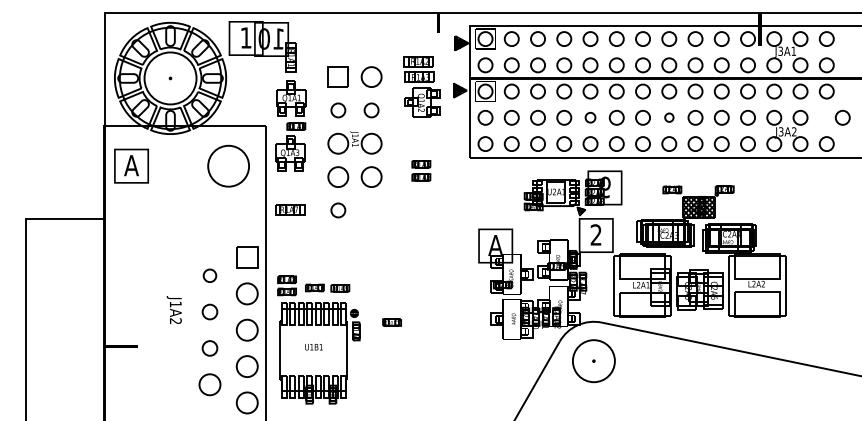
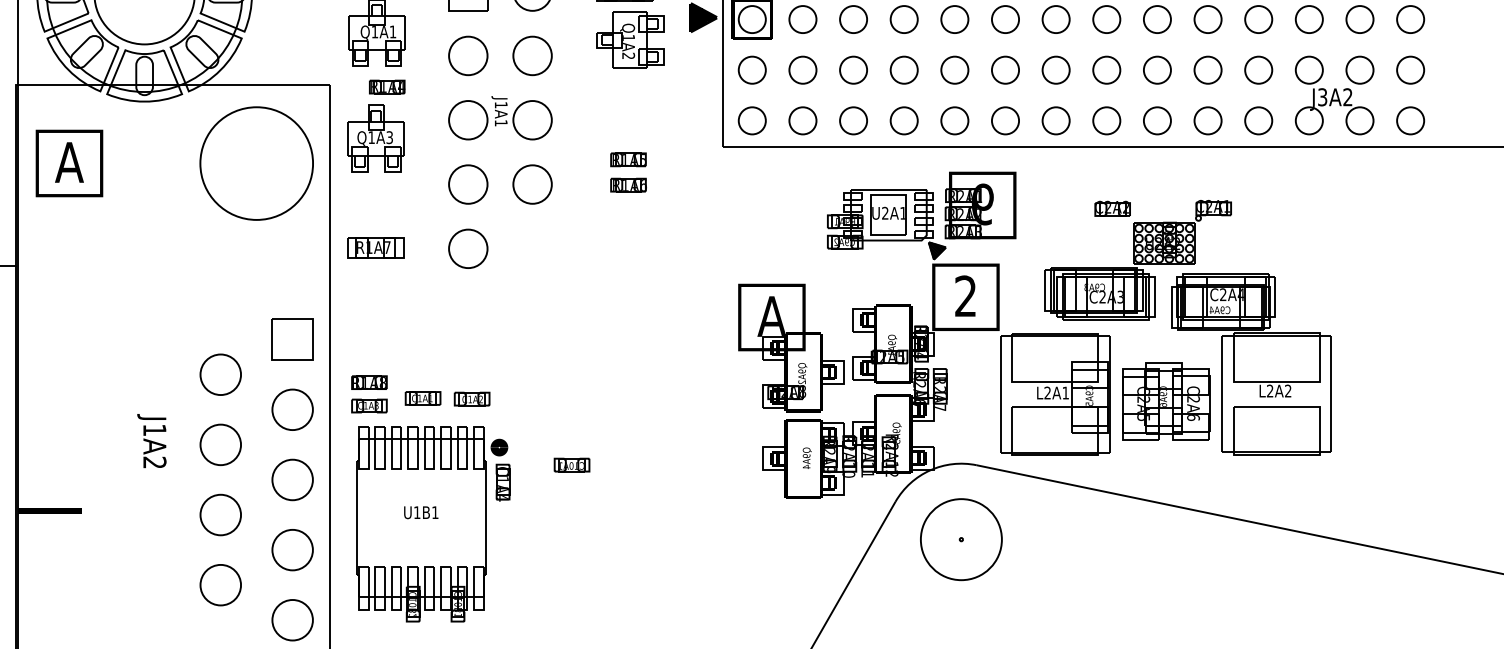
circle: (338, 110) -> (468, 56), size x1.43
circle: (371, 110) -> (532, 56), size x1.43
circle: (590, 117) -> (954, 69), size x1.43
circle: (669, 117) -> (1107, 69), size x1.67
circle: (842, 117) -> (1410, 69), moved
circle: (228, 166) -> (256, 164), size x1.43
circle: (338, 210) -> (468, 248), size x1.43
circle: (209, 275) -> (219, 374), size x1.67
circle: (209, 311) -> (219, 443), size x1.43
circle: (209, 348) -> (219, 515), size x1.43

